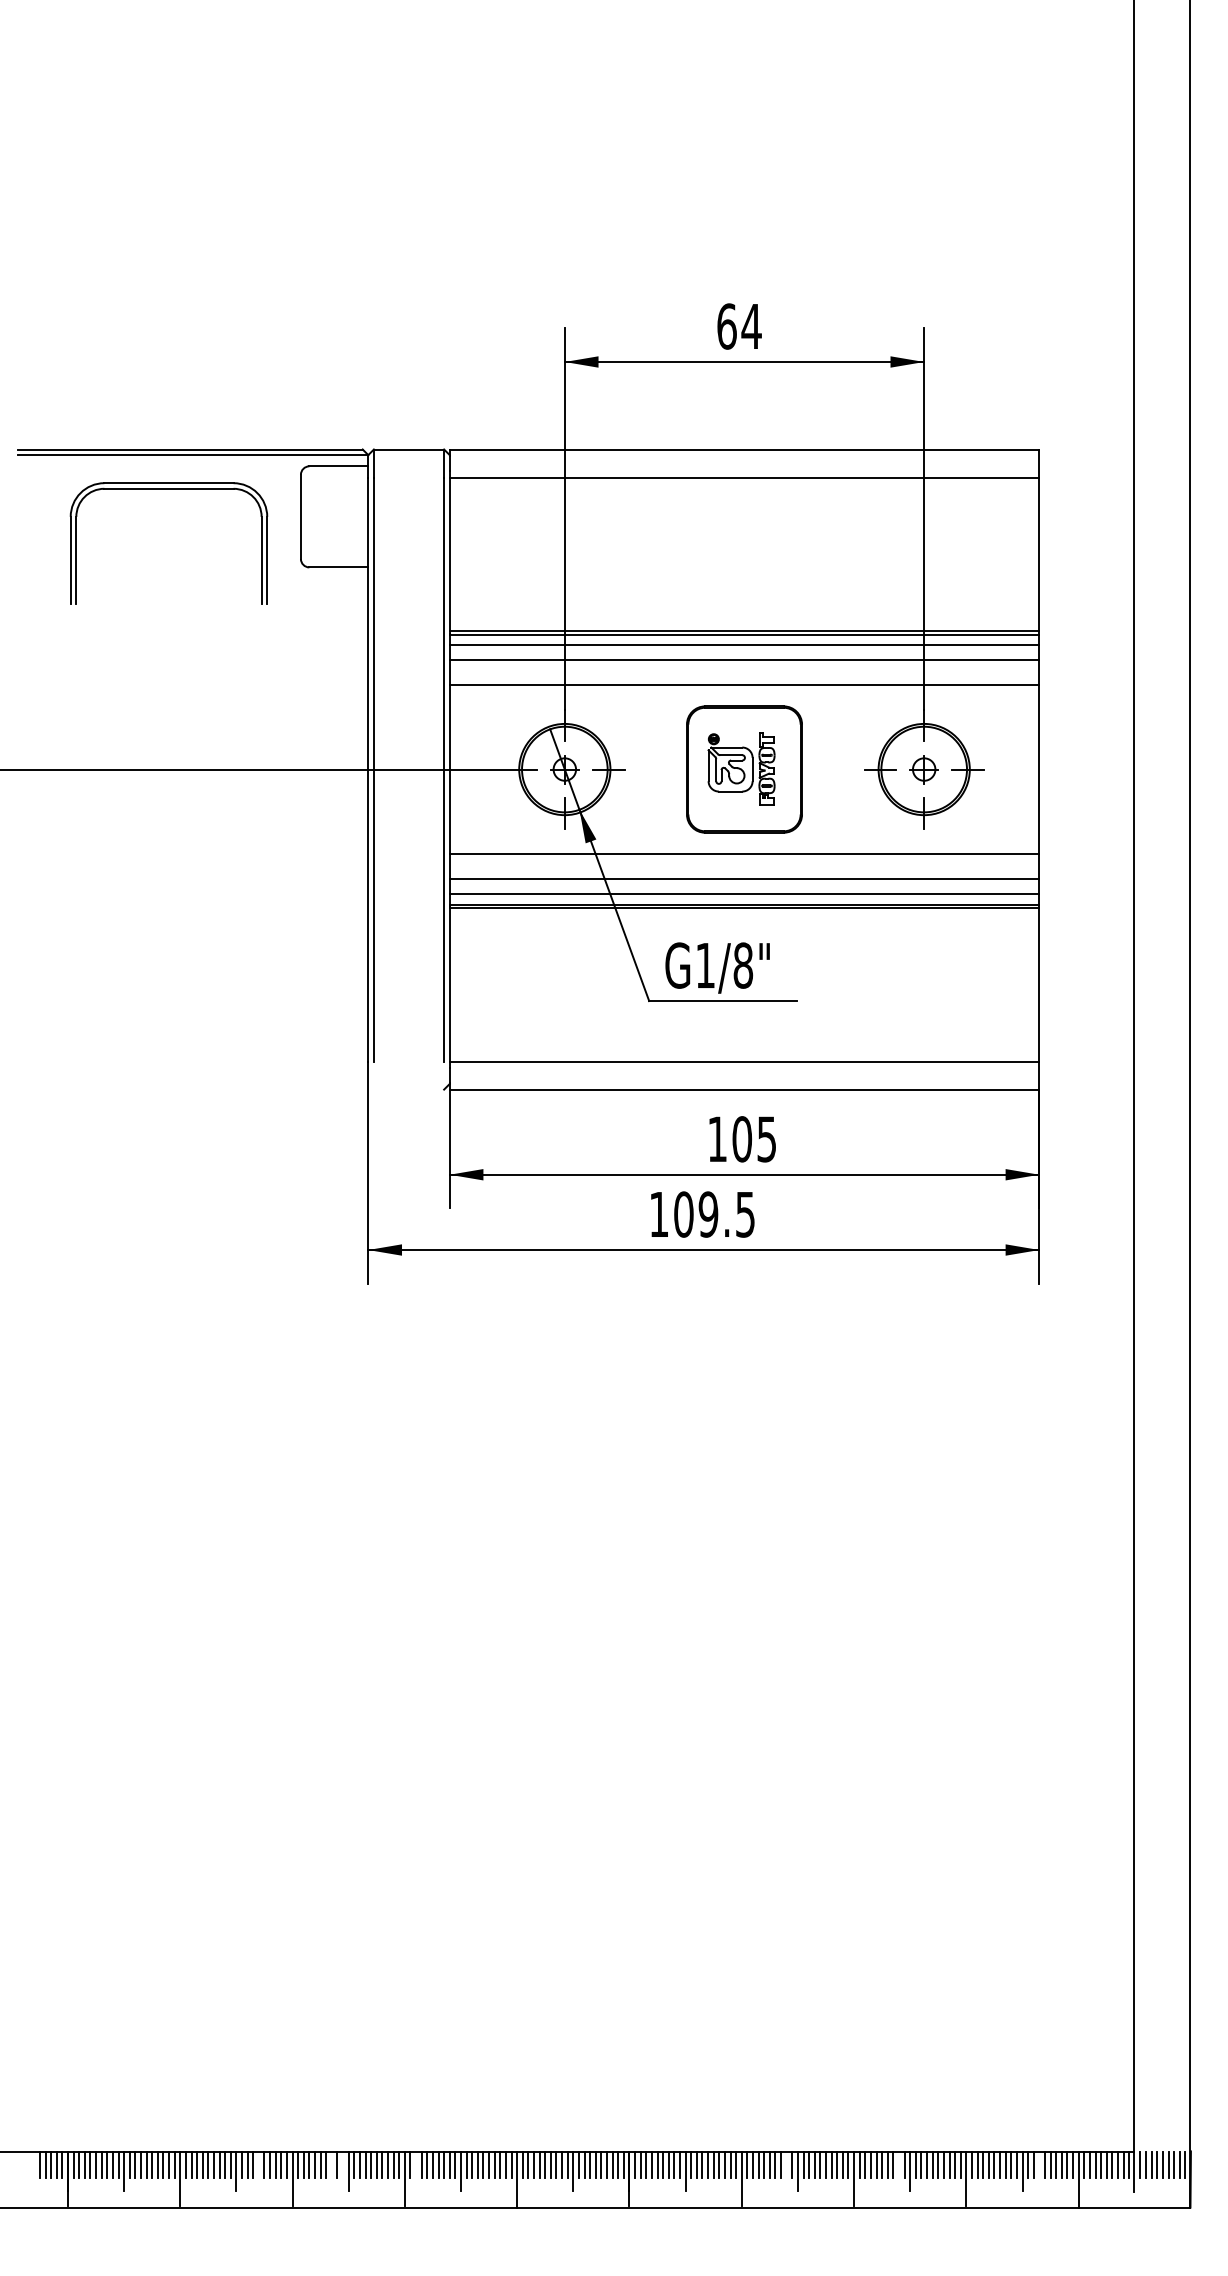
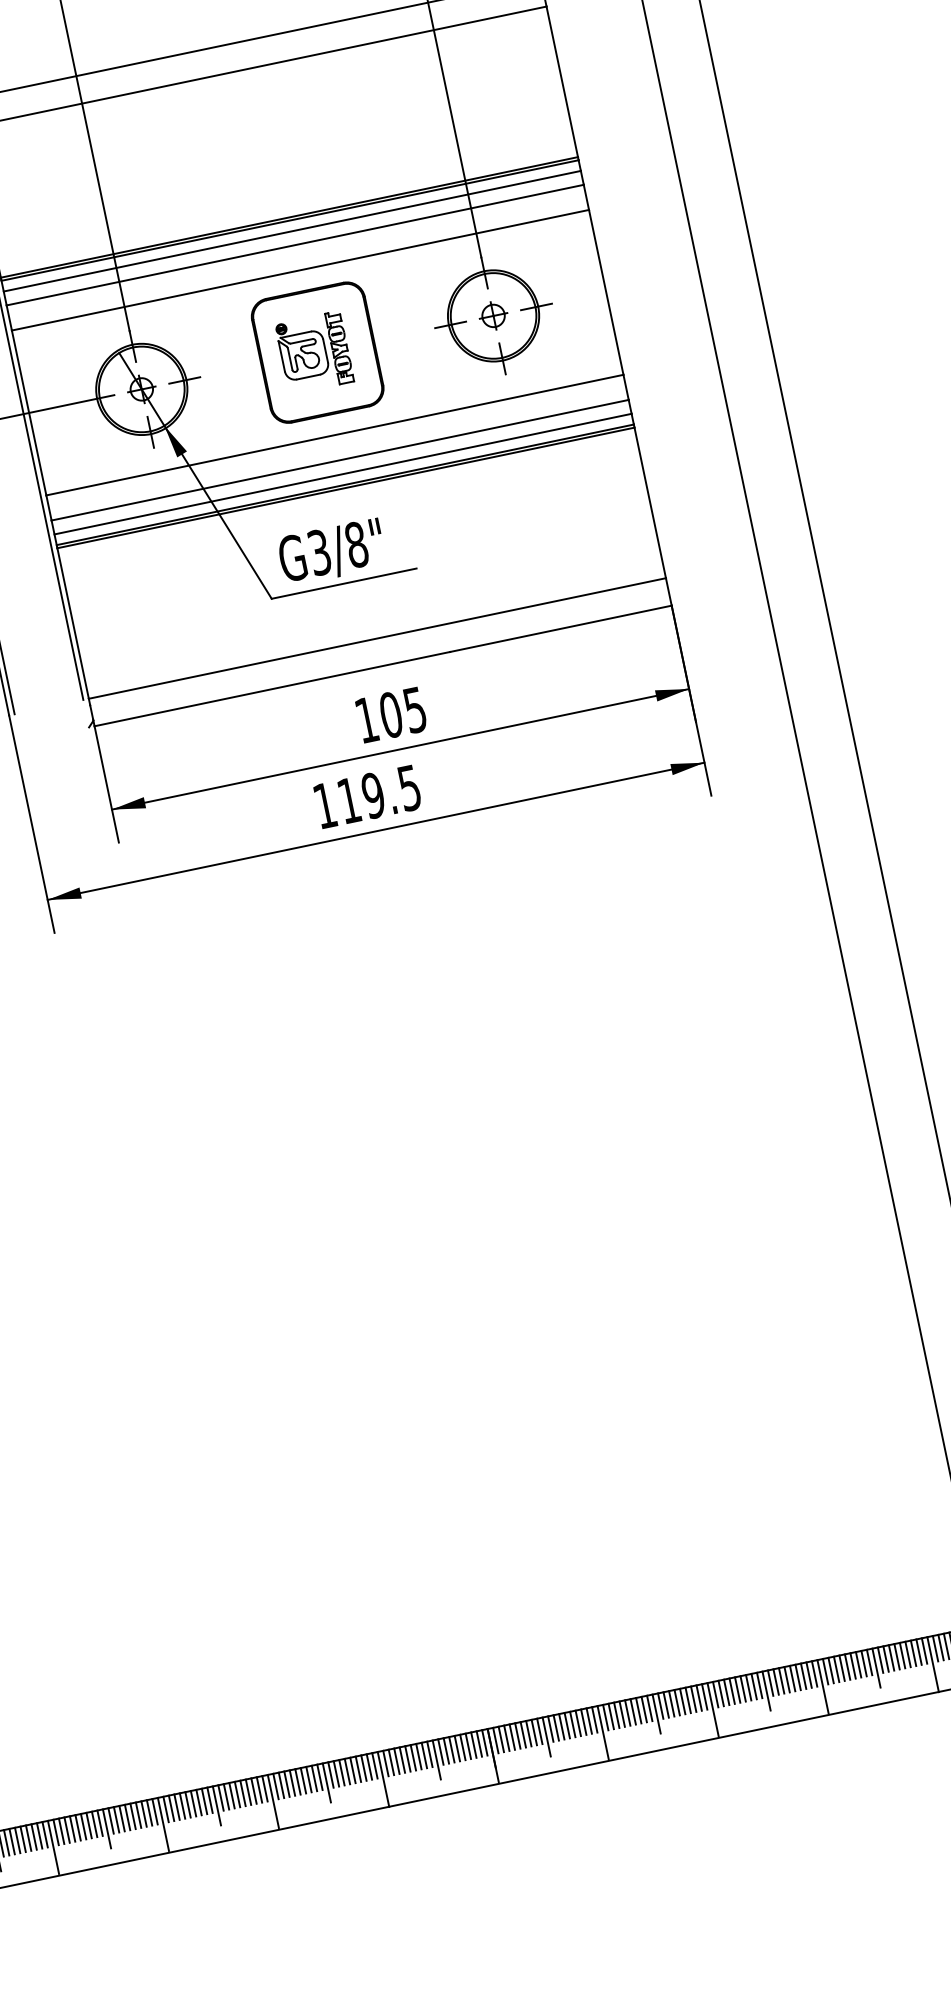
text: (705, 965) -> (319, 552), G1/8" -> G3/8"
text: (683, 1214) -> (348, 800), 109.5 -> 119.5
line: (258, 2164) -> (127, 1817), added
line: (331, 2164) -> (198, 1802), added
line: (343, 2164) -> (210, 1800), added
line: (416, 2164) -> (281, 1785), added
line: (786, 2164) -> (644, 1709), added
line: (898, 2164) -> (753, 1686), added
line: (1039, 2164) -> (891, 1657), added

